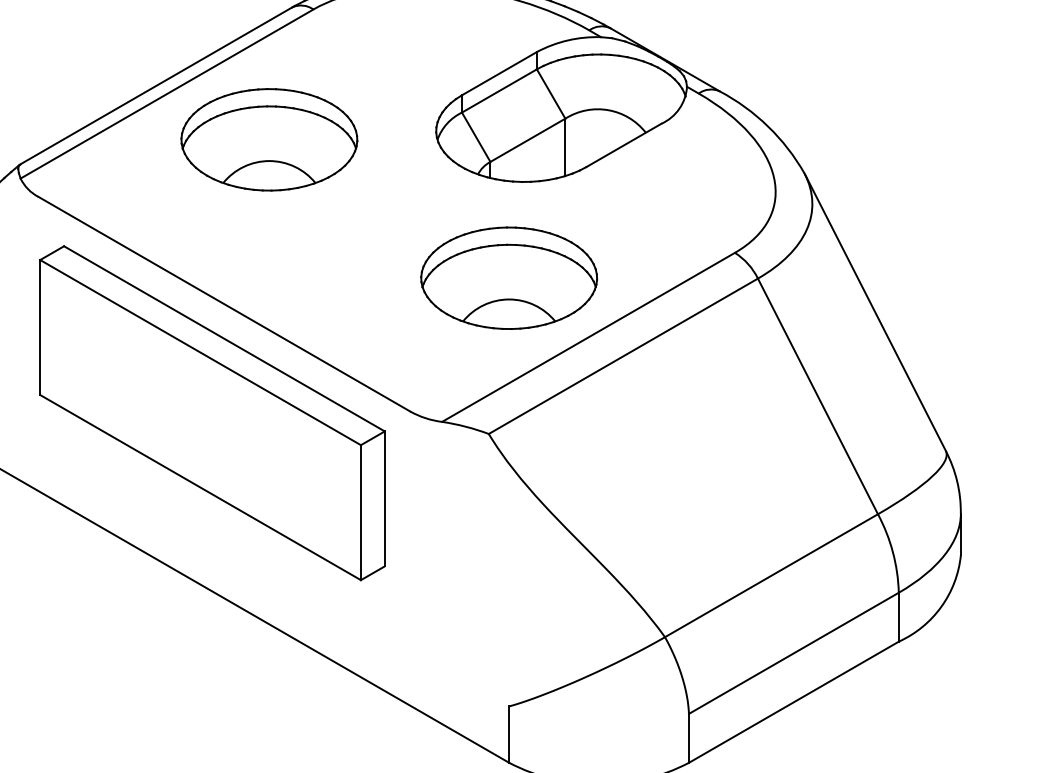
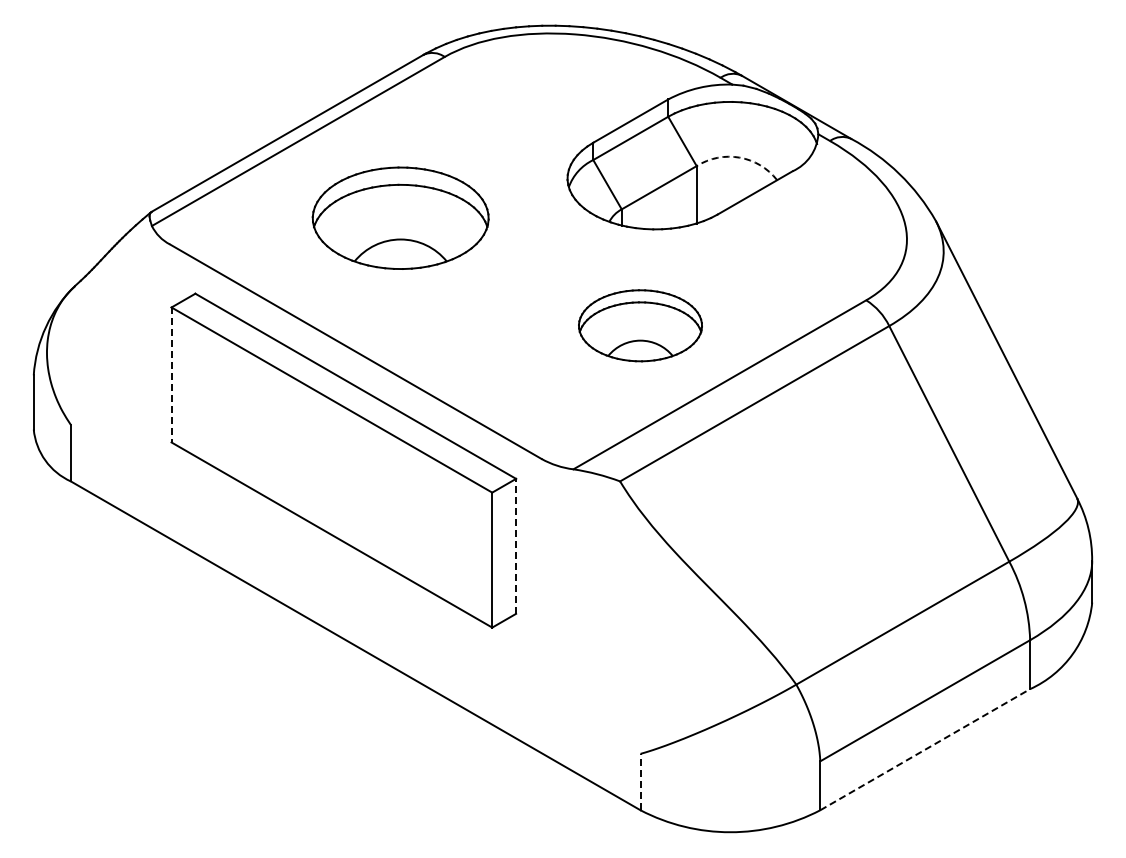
arc: (608, 110) -> (739, 157), solid -> dashed
part: (269, 139) -> (400, 217), moved
part: (509, 278) -> (640, 325), size x0.7
line: (40, 328) -> (171, 375), solid -> dashed
line: (385, 498) -> (516, 545), solid -> dashed
line: (794, 702) -> (925, 749), solid -> dashed
line: (509, 734) -> (640, 781), solid -> dashed

